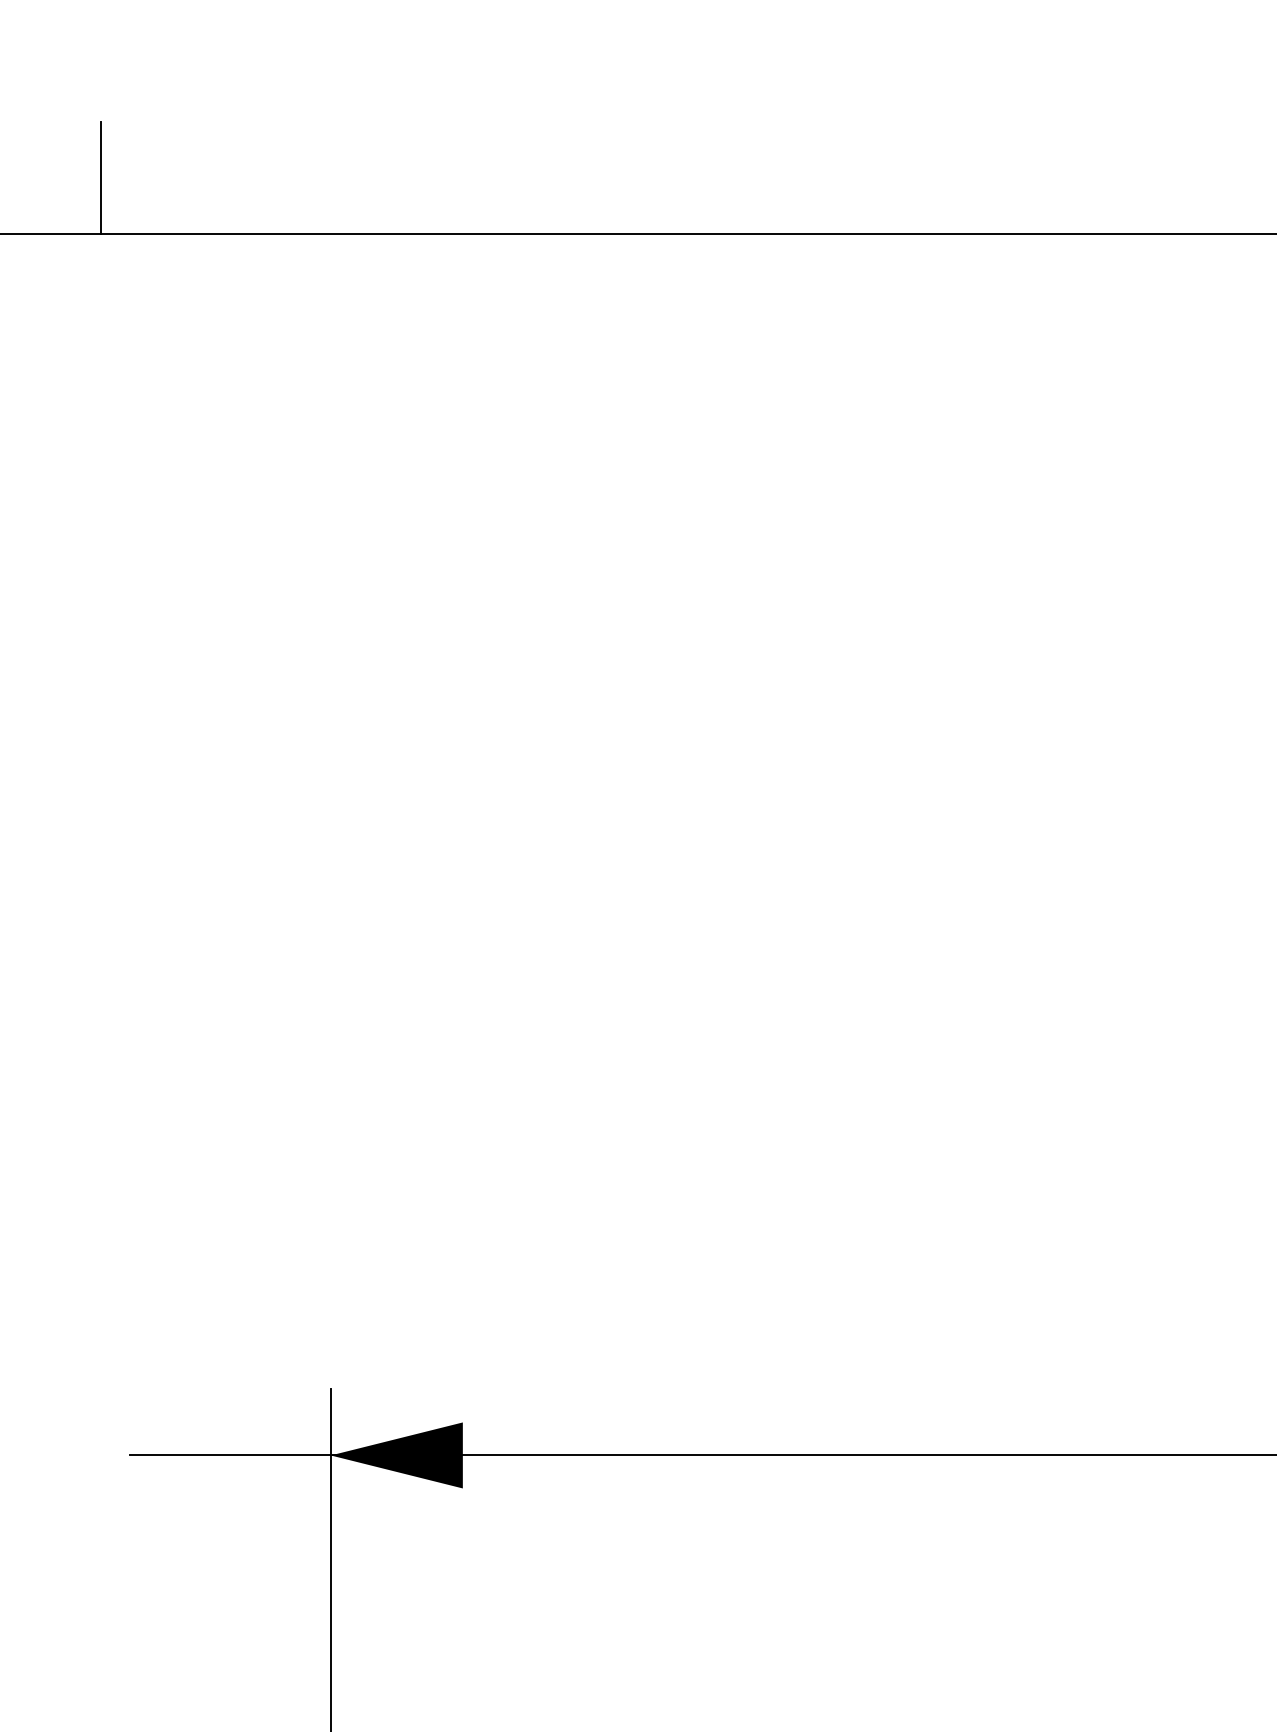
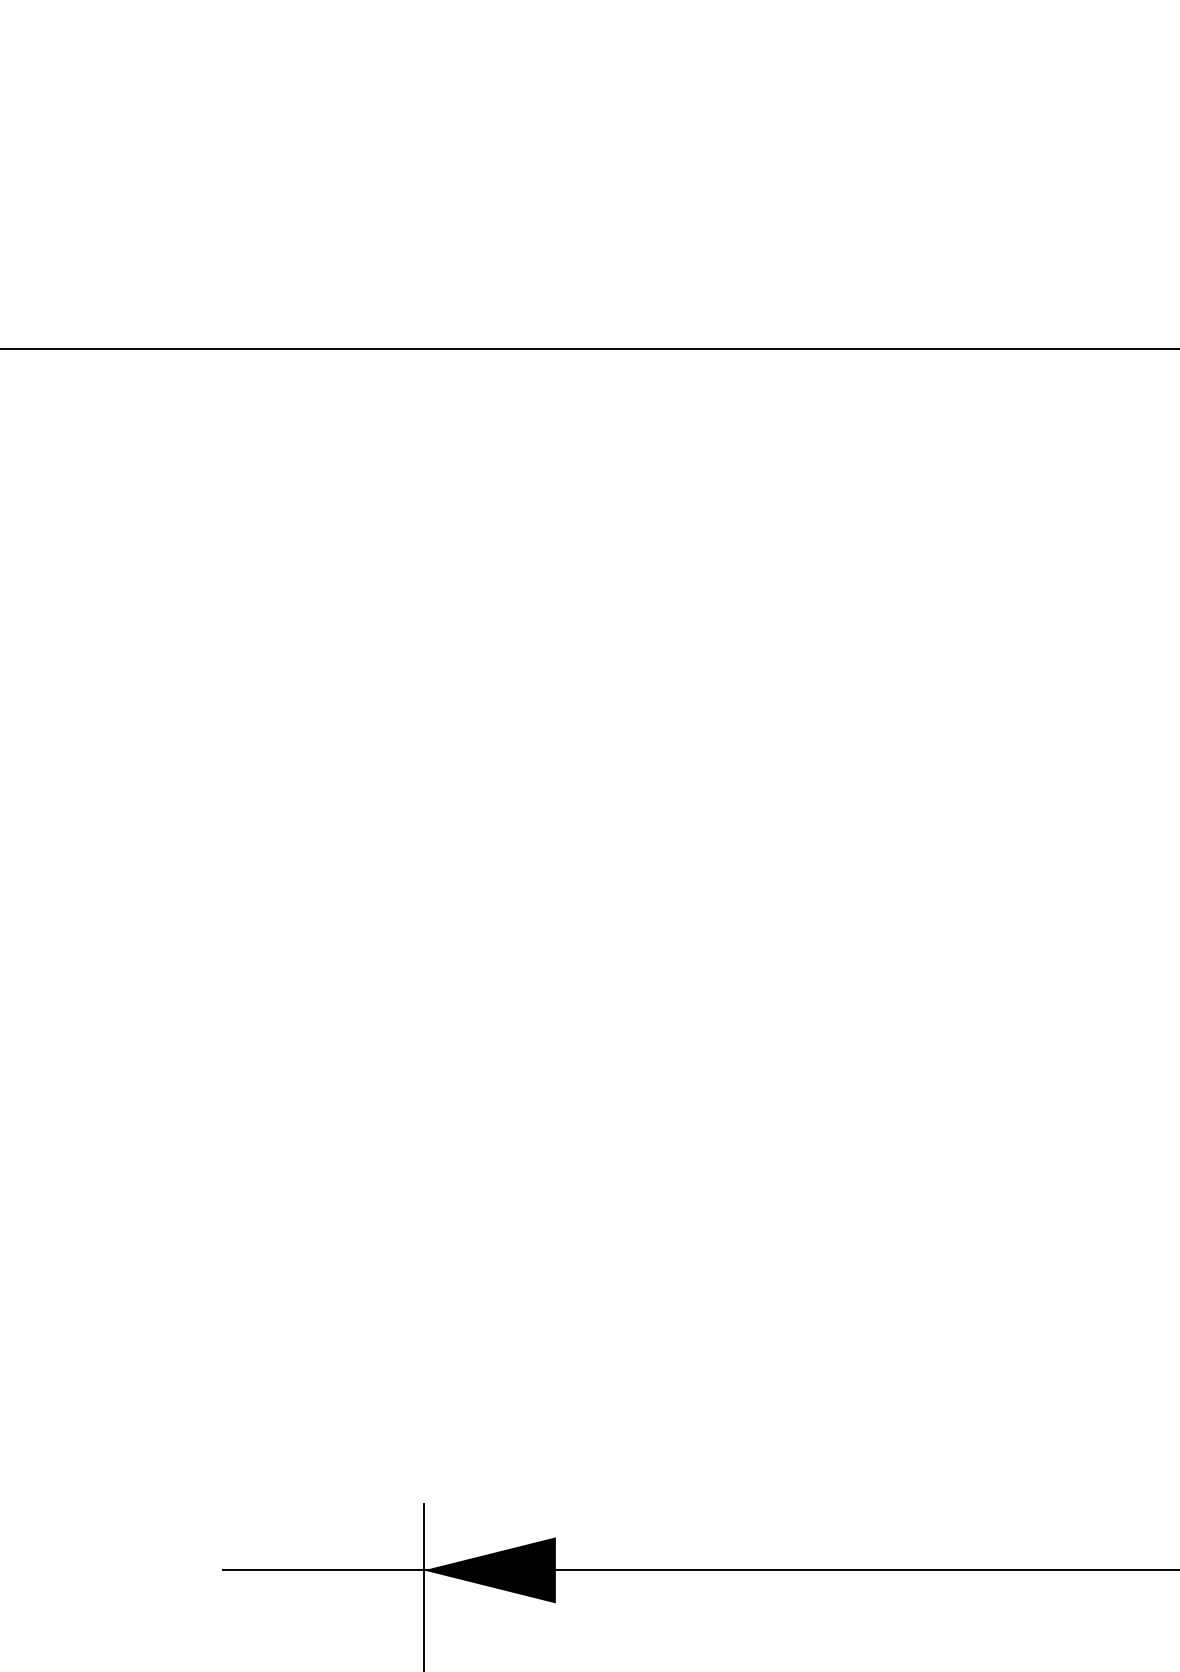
line: (101, 178) -> (194, 293), removed

